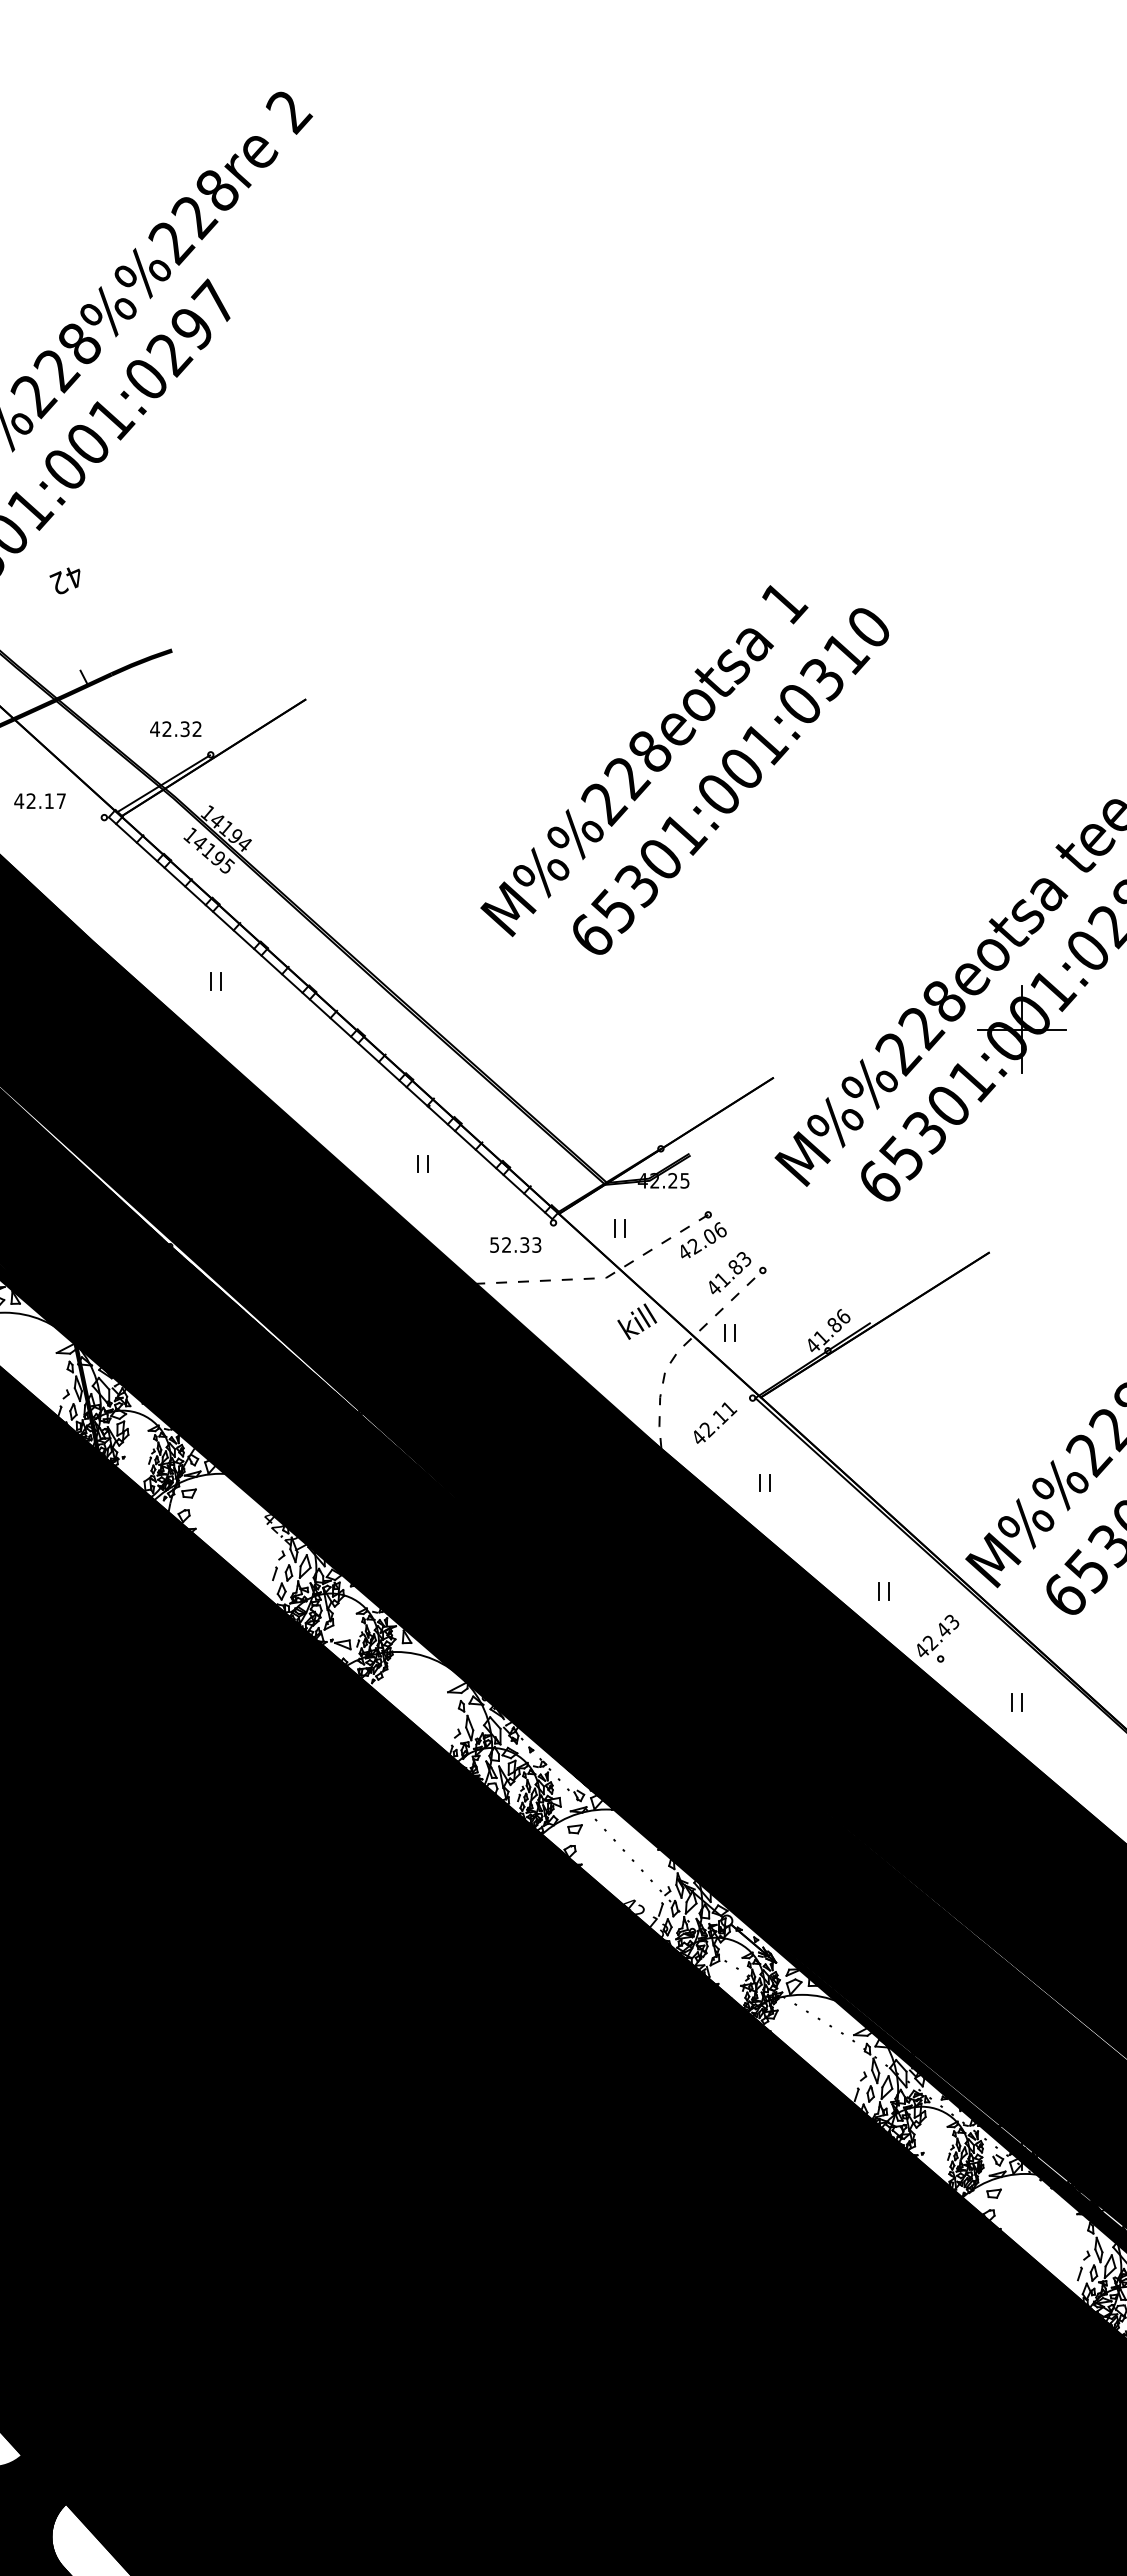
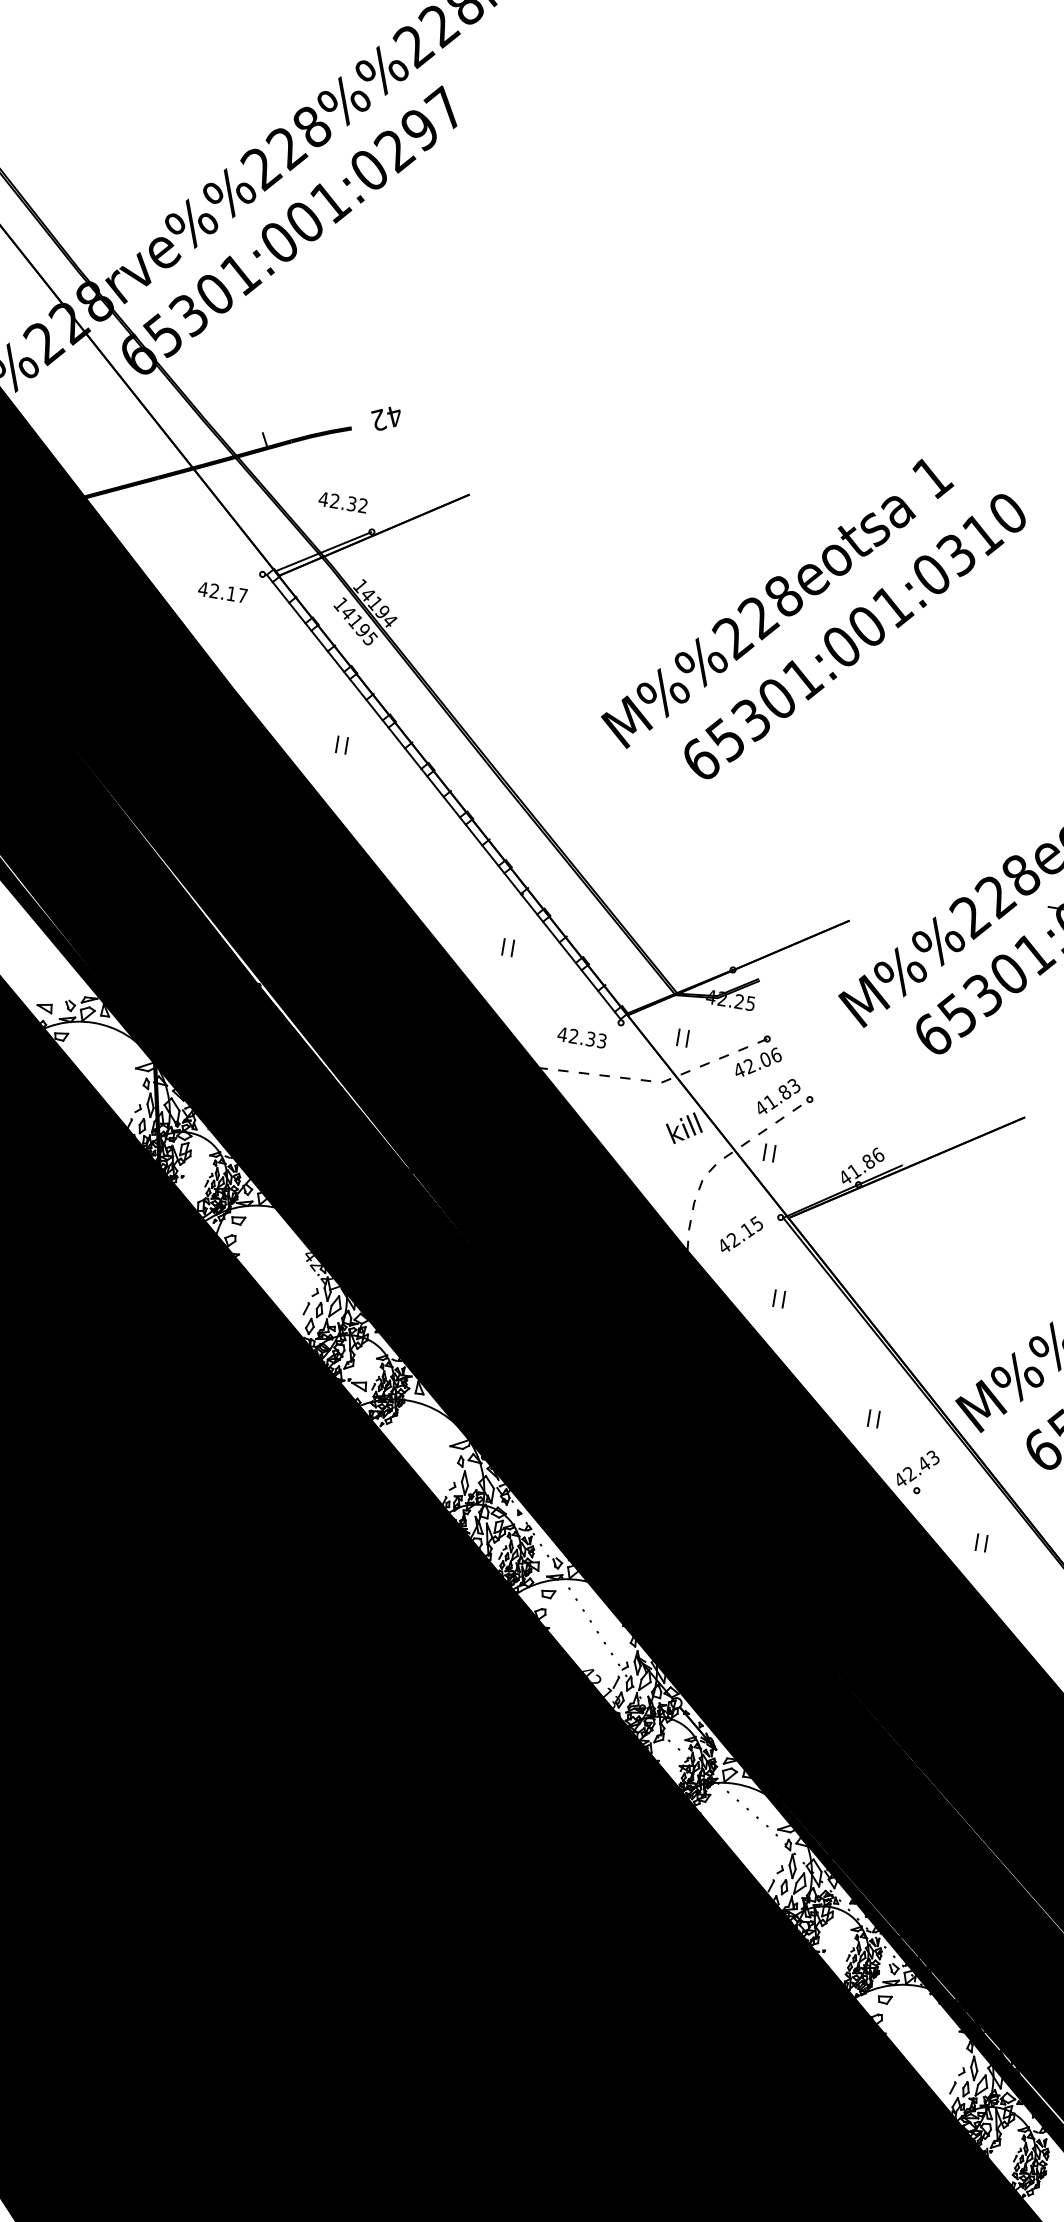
text: (64, 580) -> (384, 418), moved
text: (39, 800) -> (222, 591), moved
text: (494, 1244) -> (562, 1034), 52.33 -> 42.33
text: (729, 1408) -> (757, 1223), 42.11 -> 42.15

